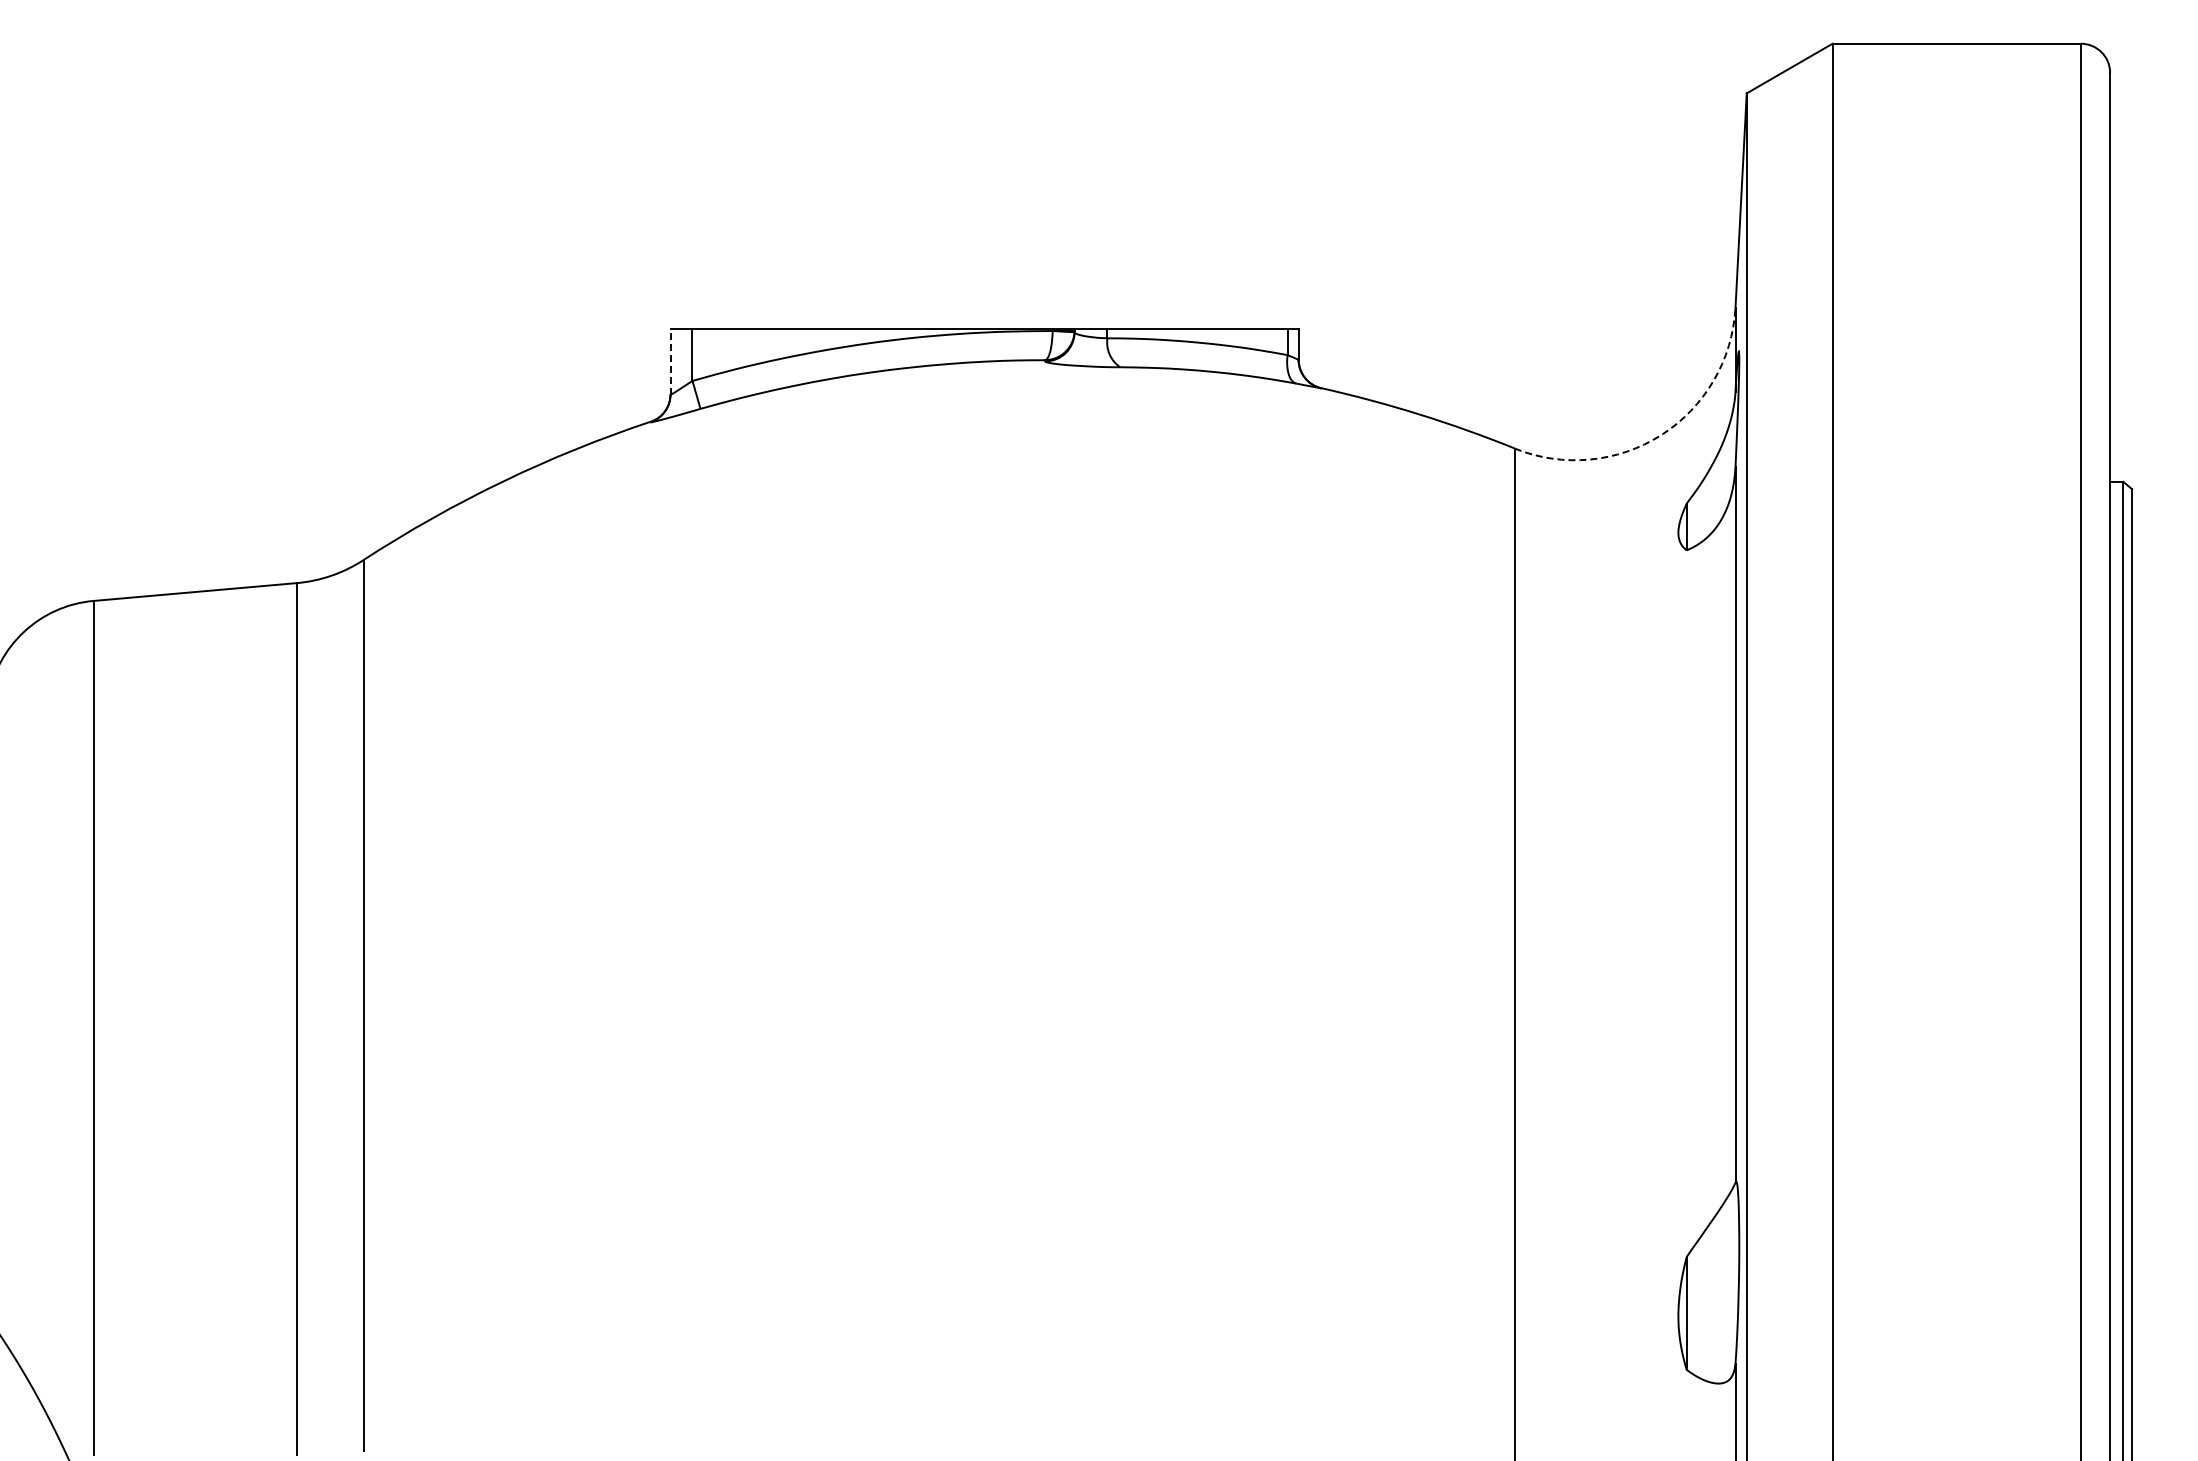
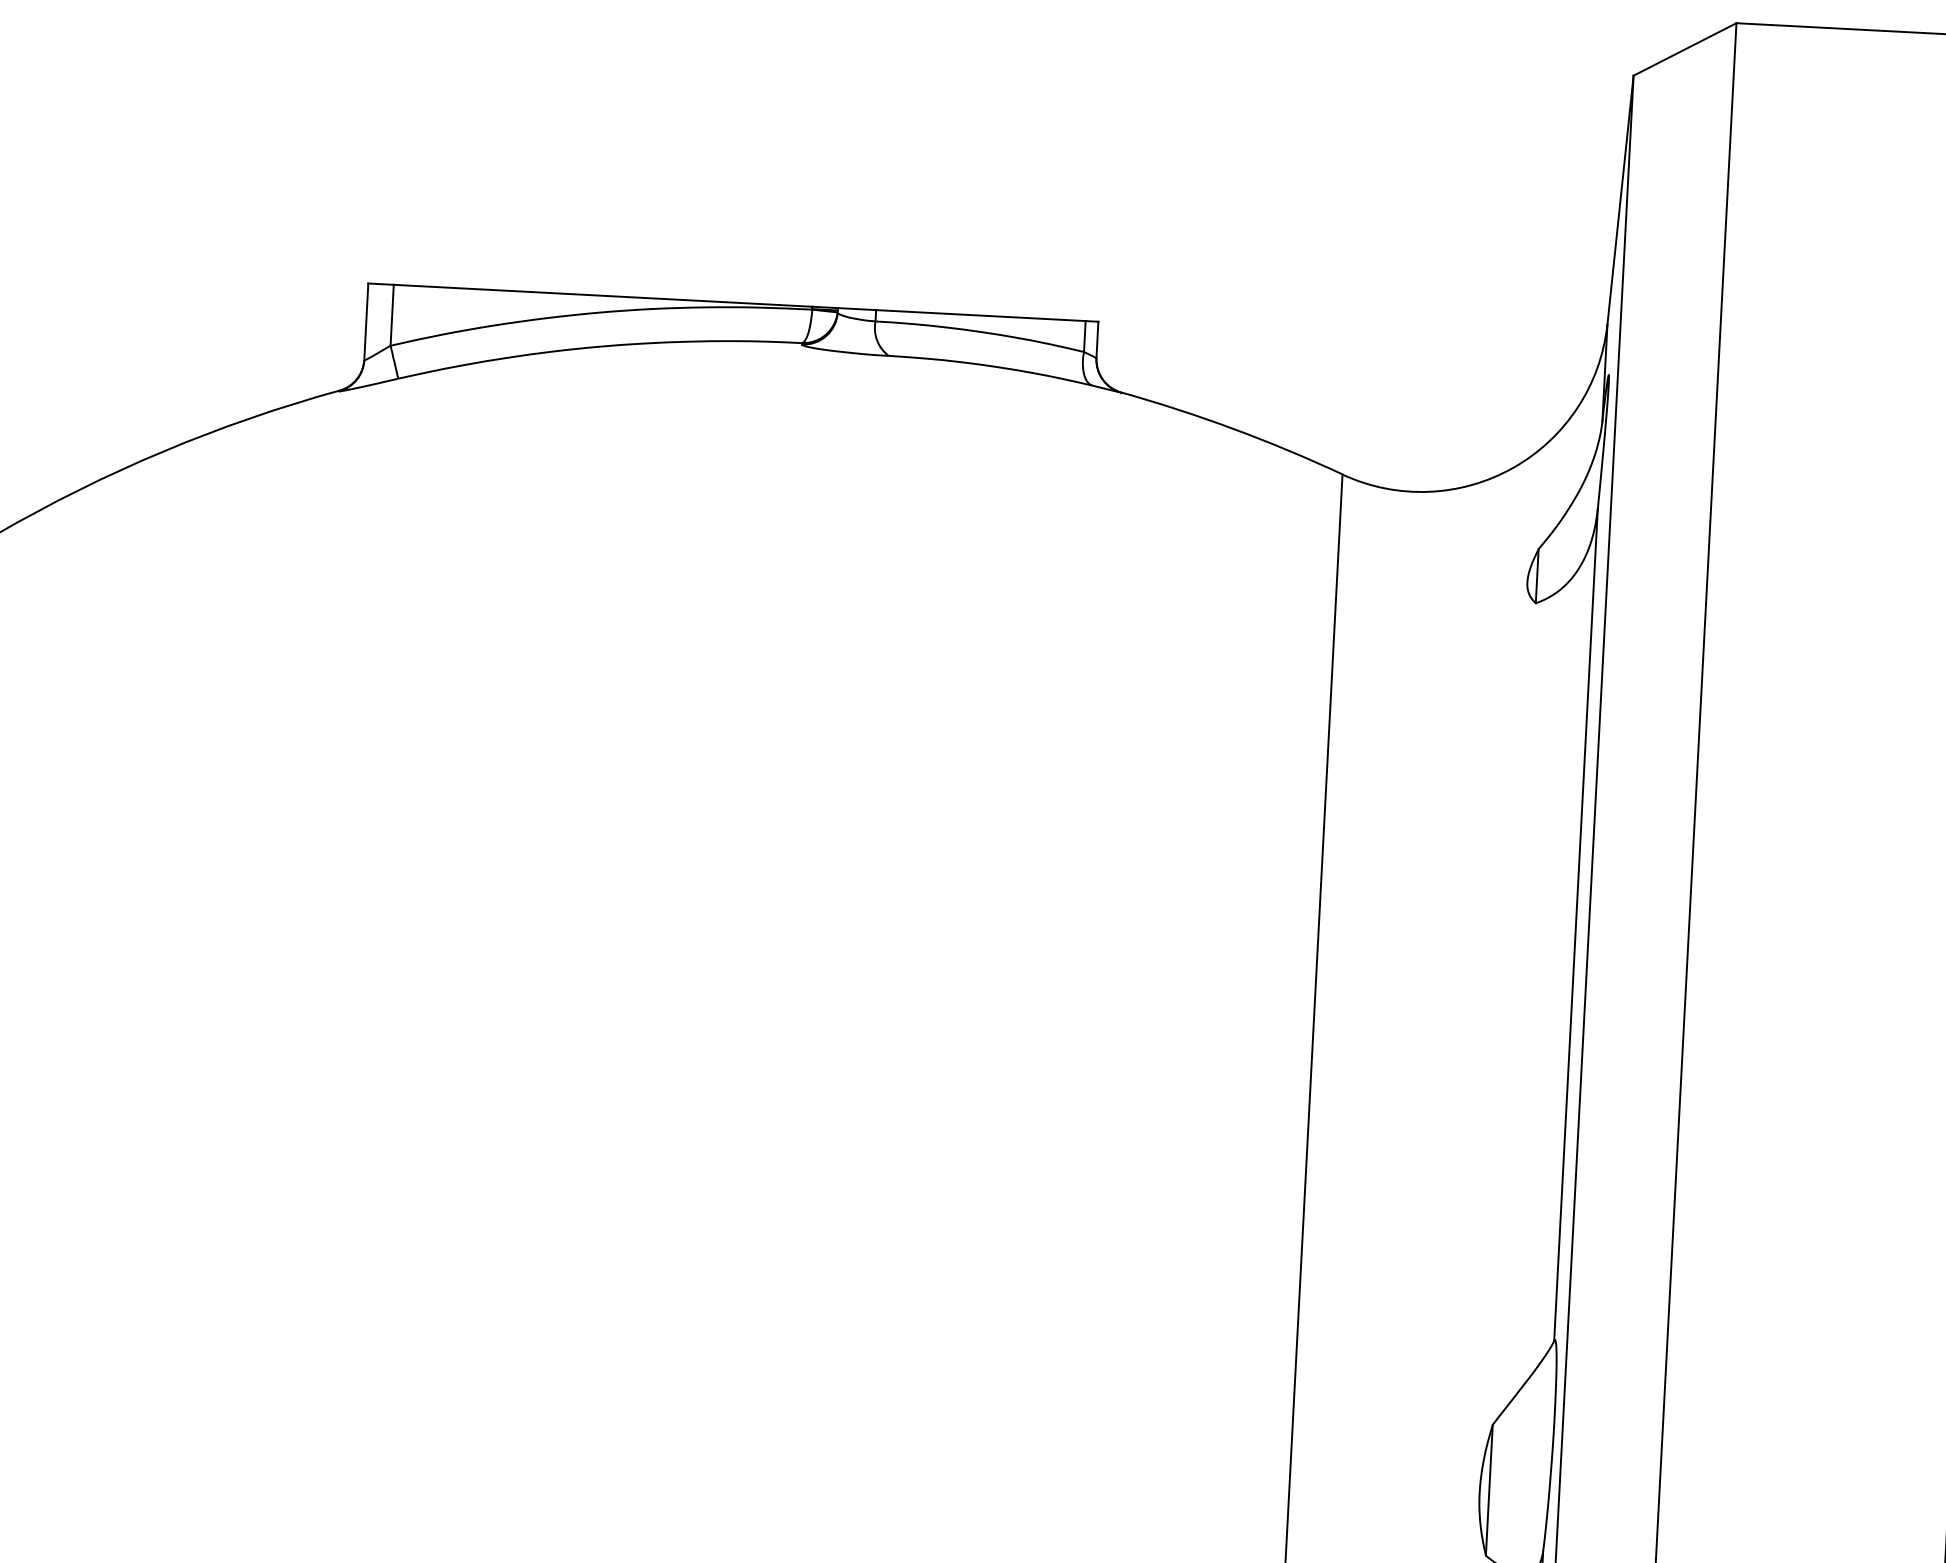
line: (670, 361) -> (366, 321), dashed -> solid
arc: (1661, 435) -> (1513, 468), dashed -> solid

